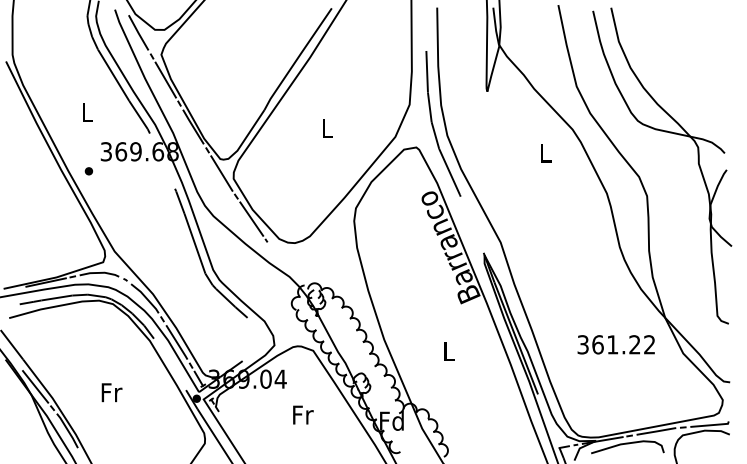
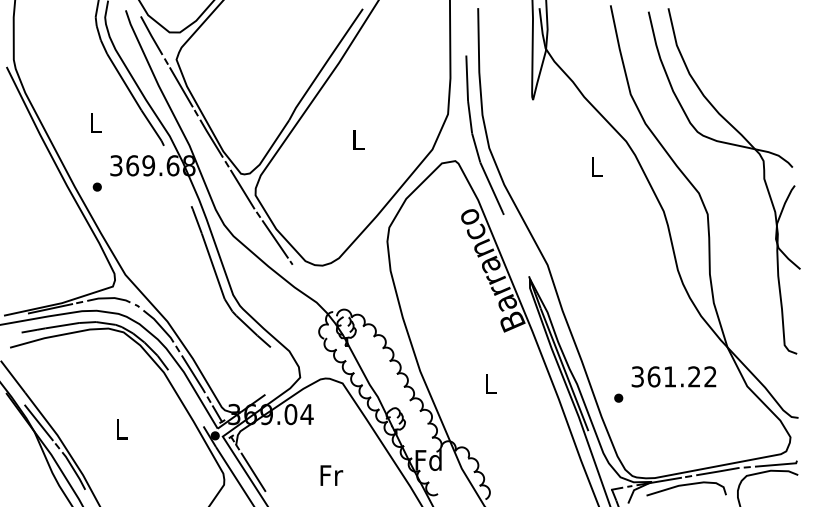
part: (565, 364) -> (618, 398), added
text: (111, 392) -> (121, 429), Fr -> L
text: (303, 414) -> (331, 474), moved
line: (231, 432) -> (253, 472), added

